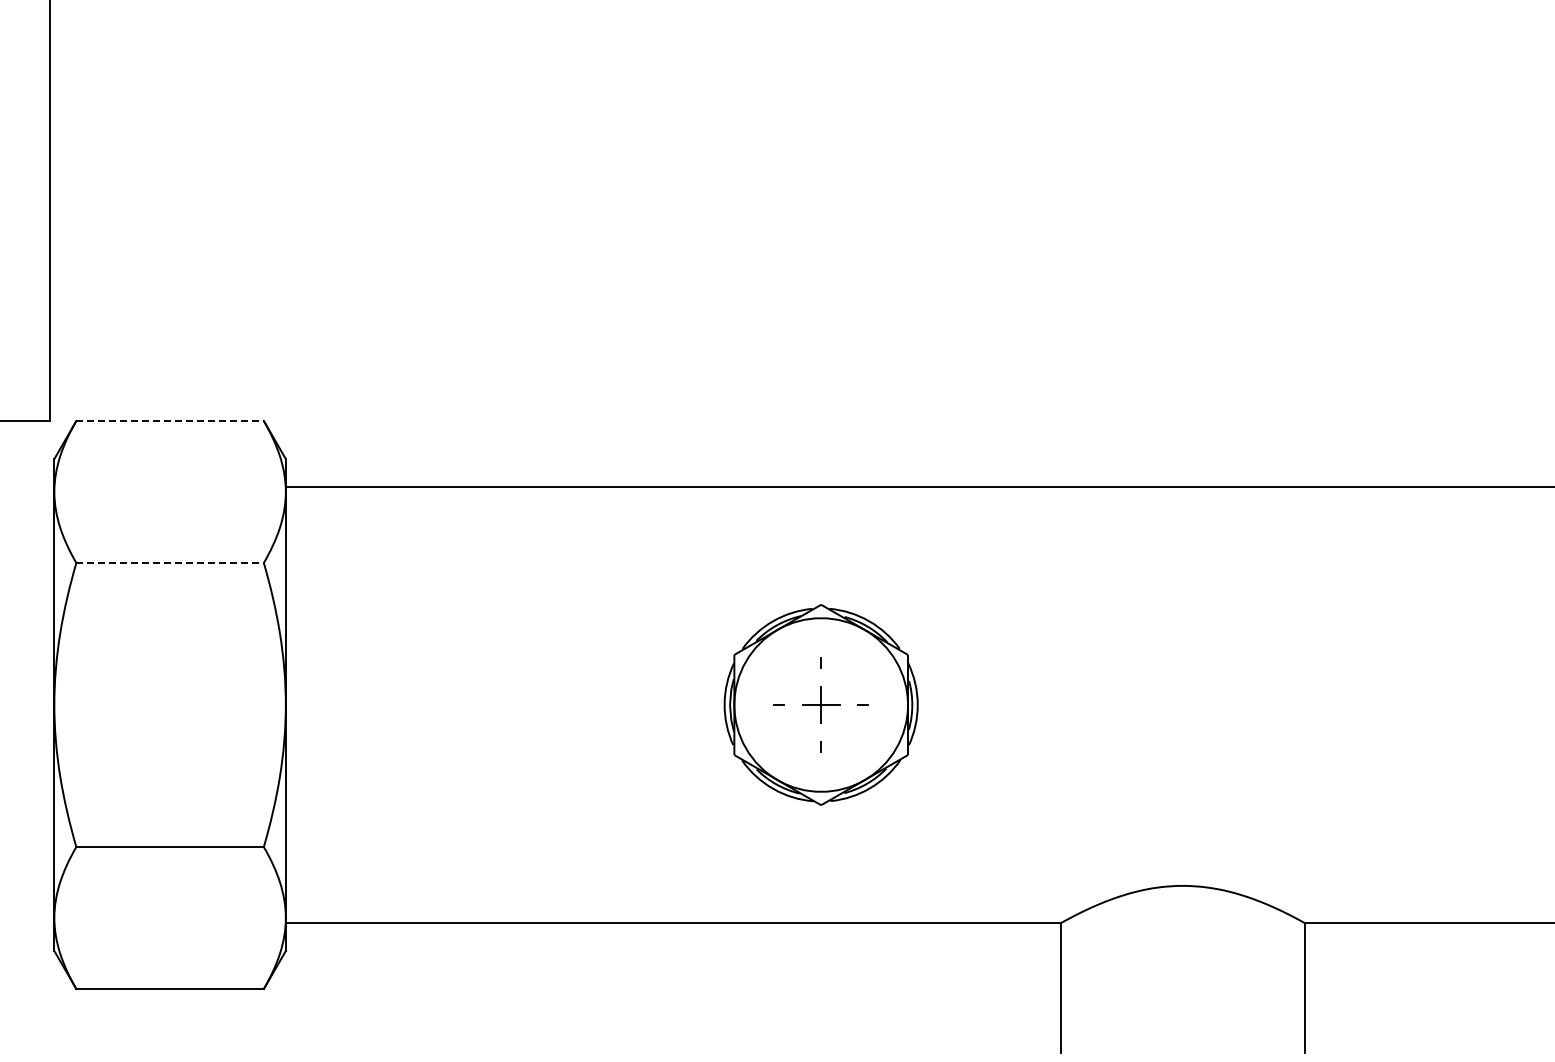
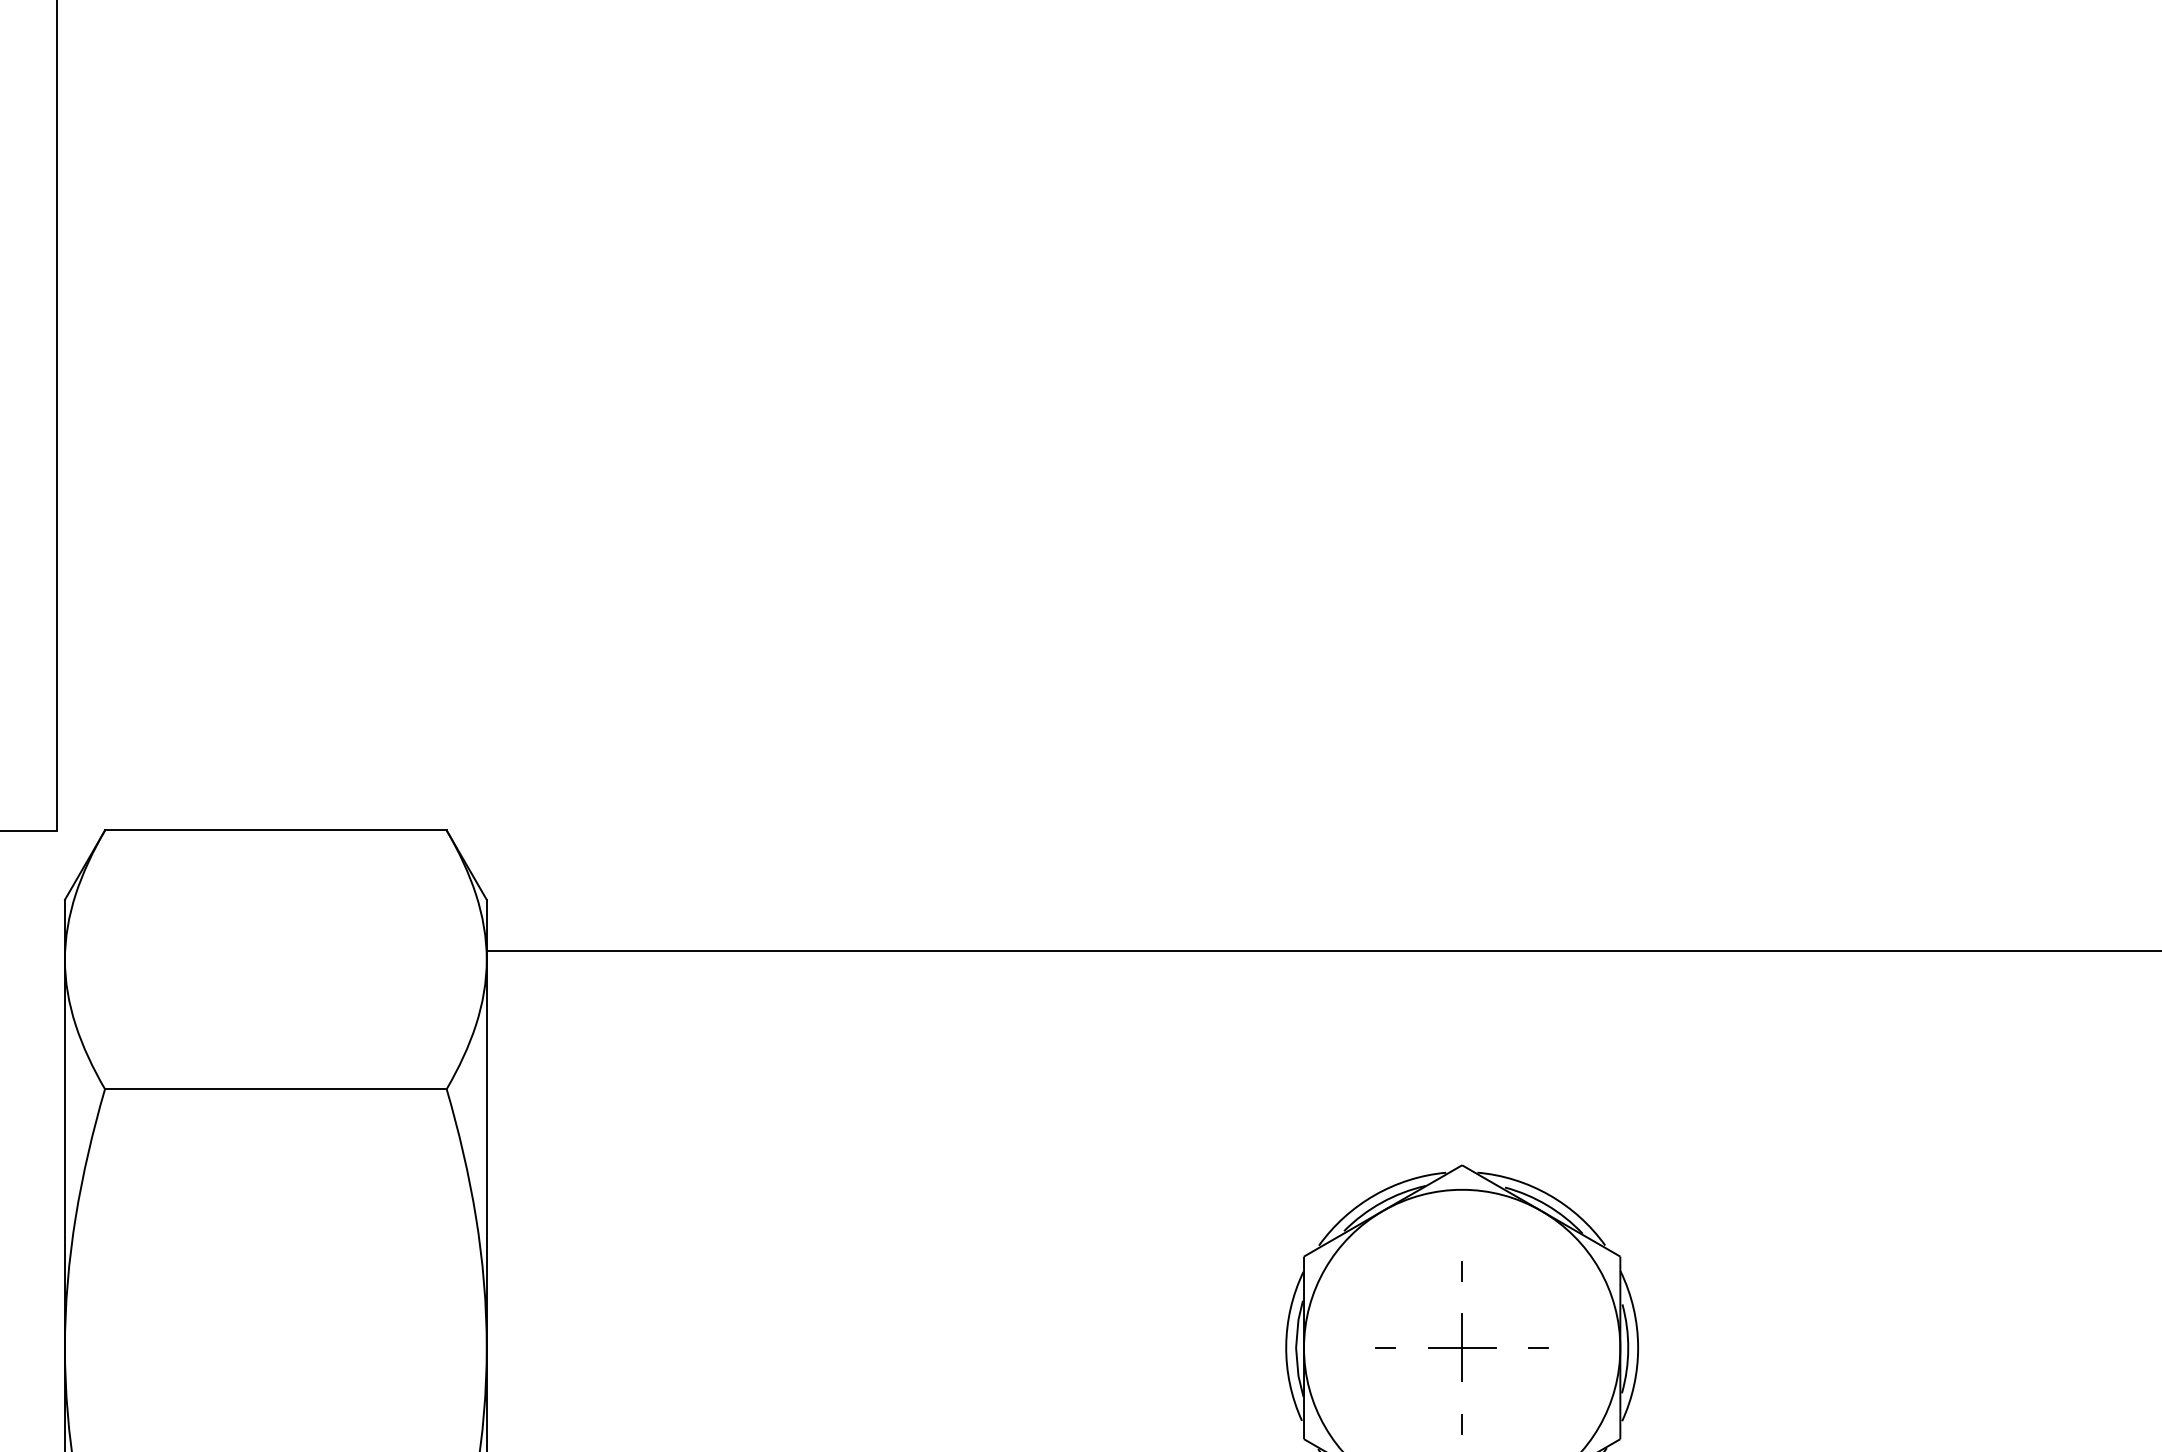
line: (170, 421) -> (276, 831), dashed -> solid
line: (170, 563) -> (276, 1090), dashed -> solid

